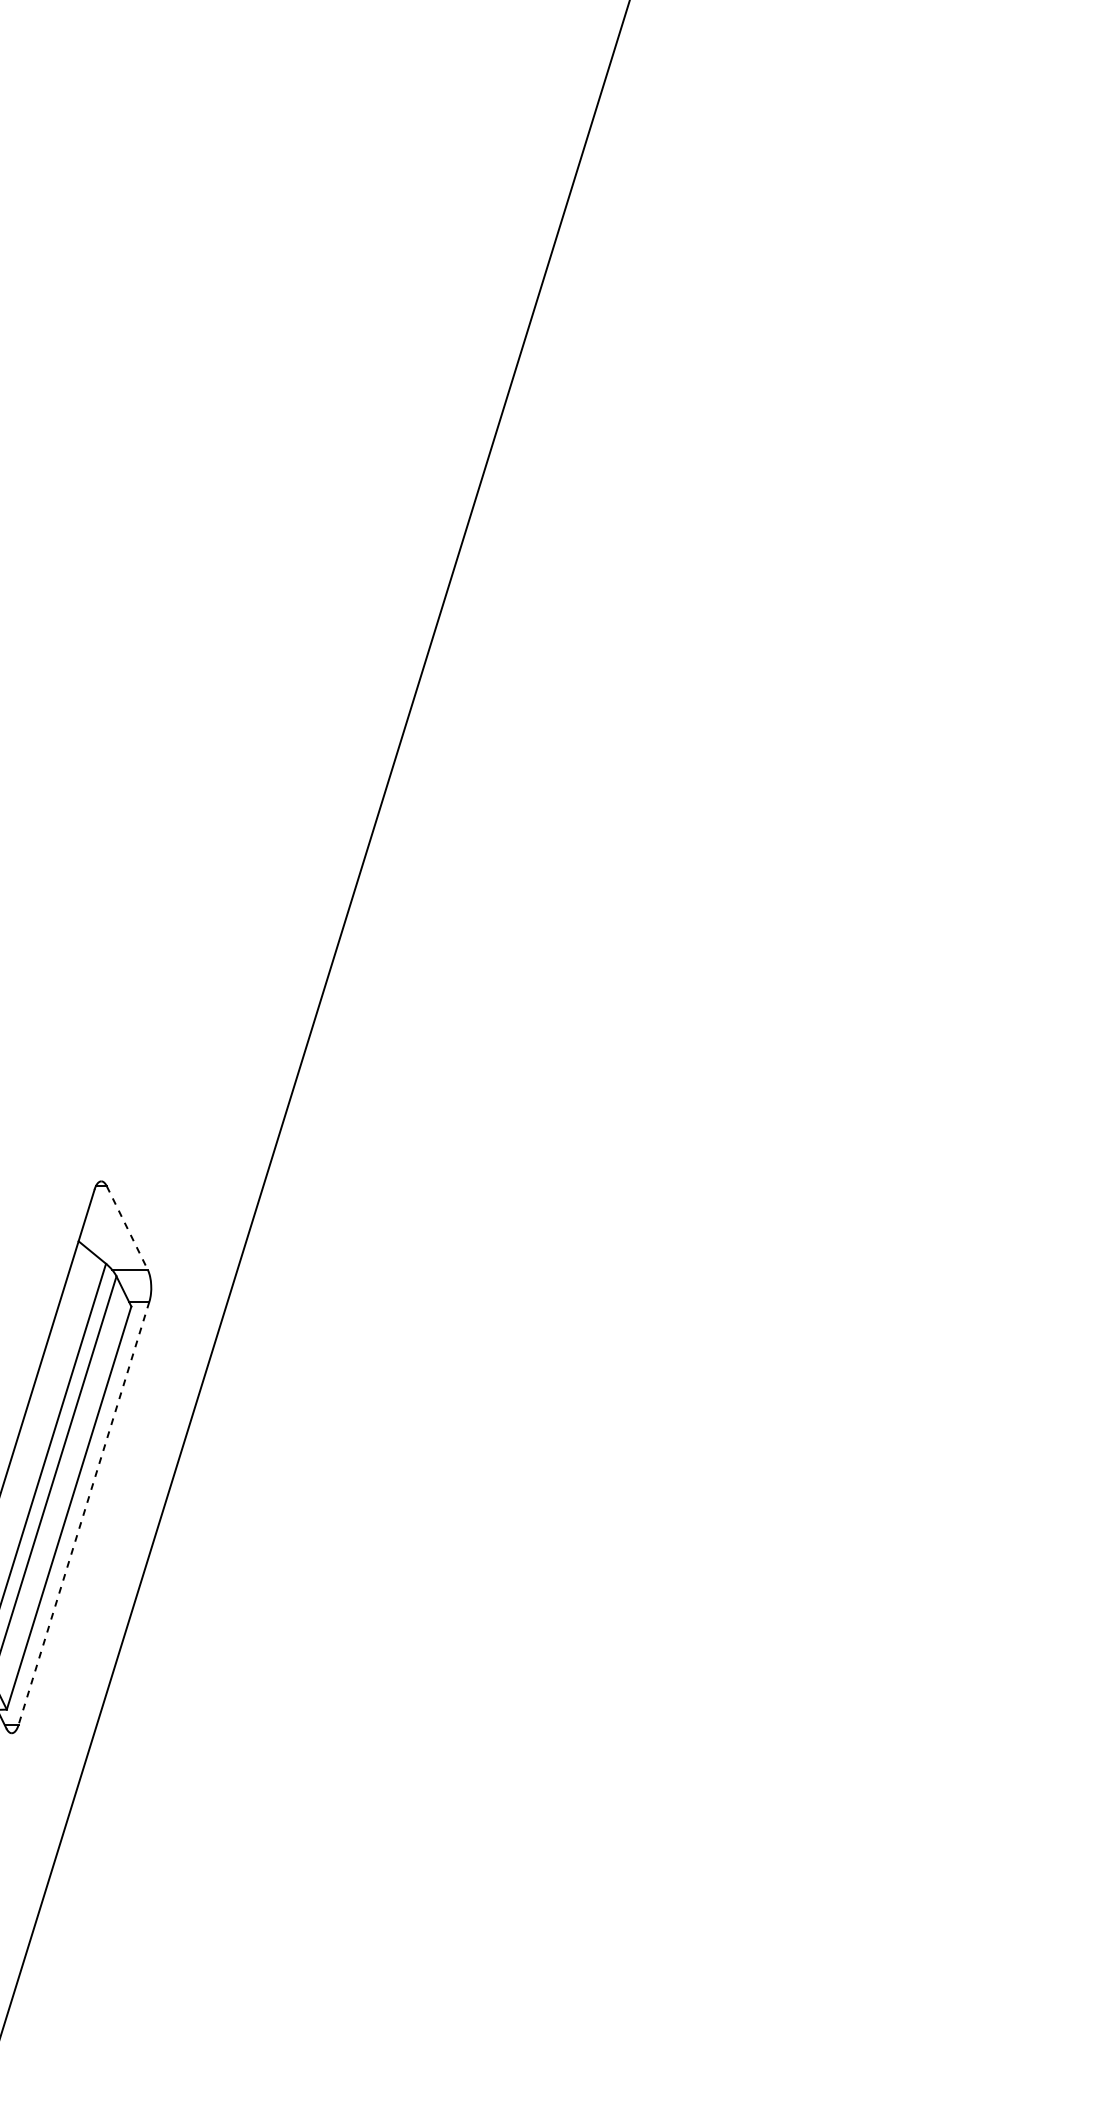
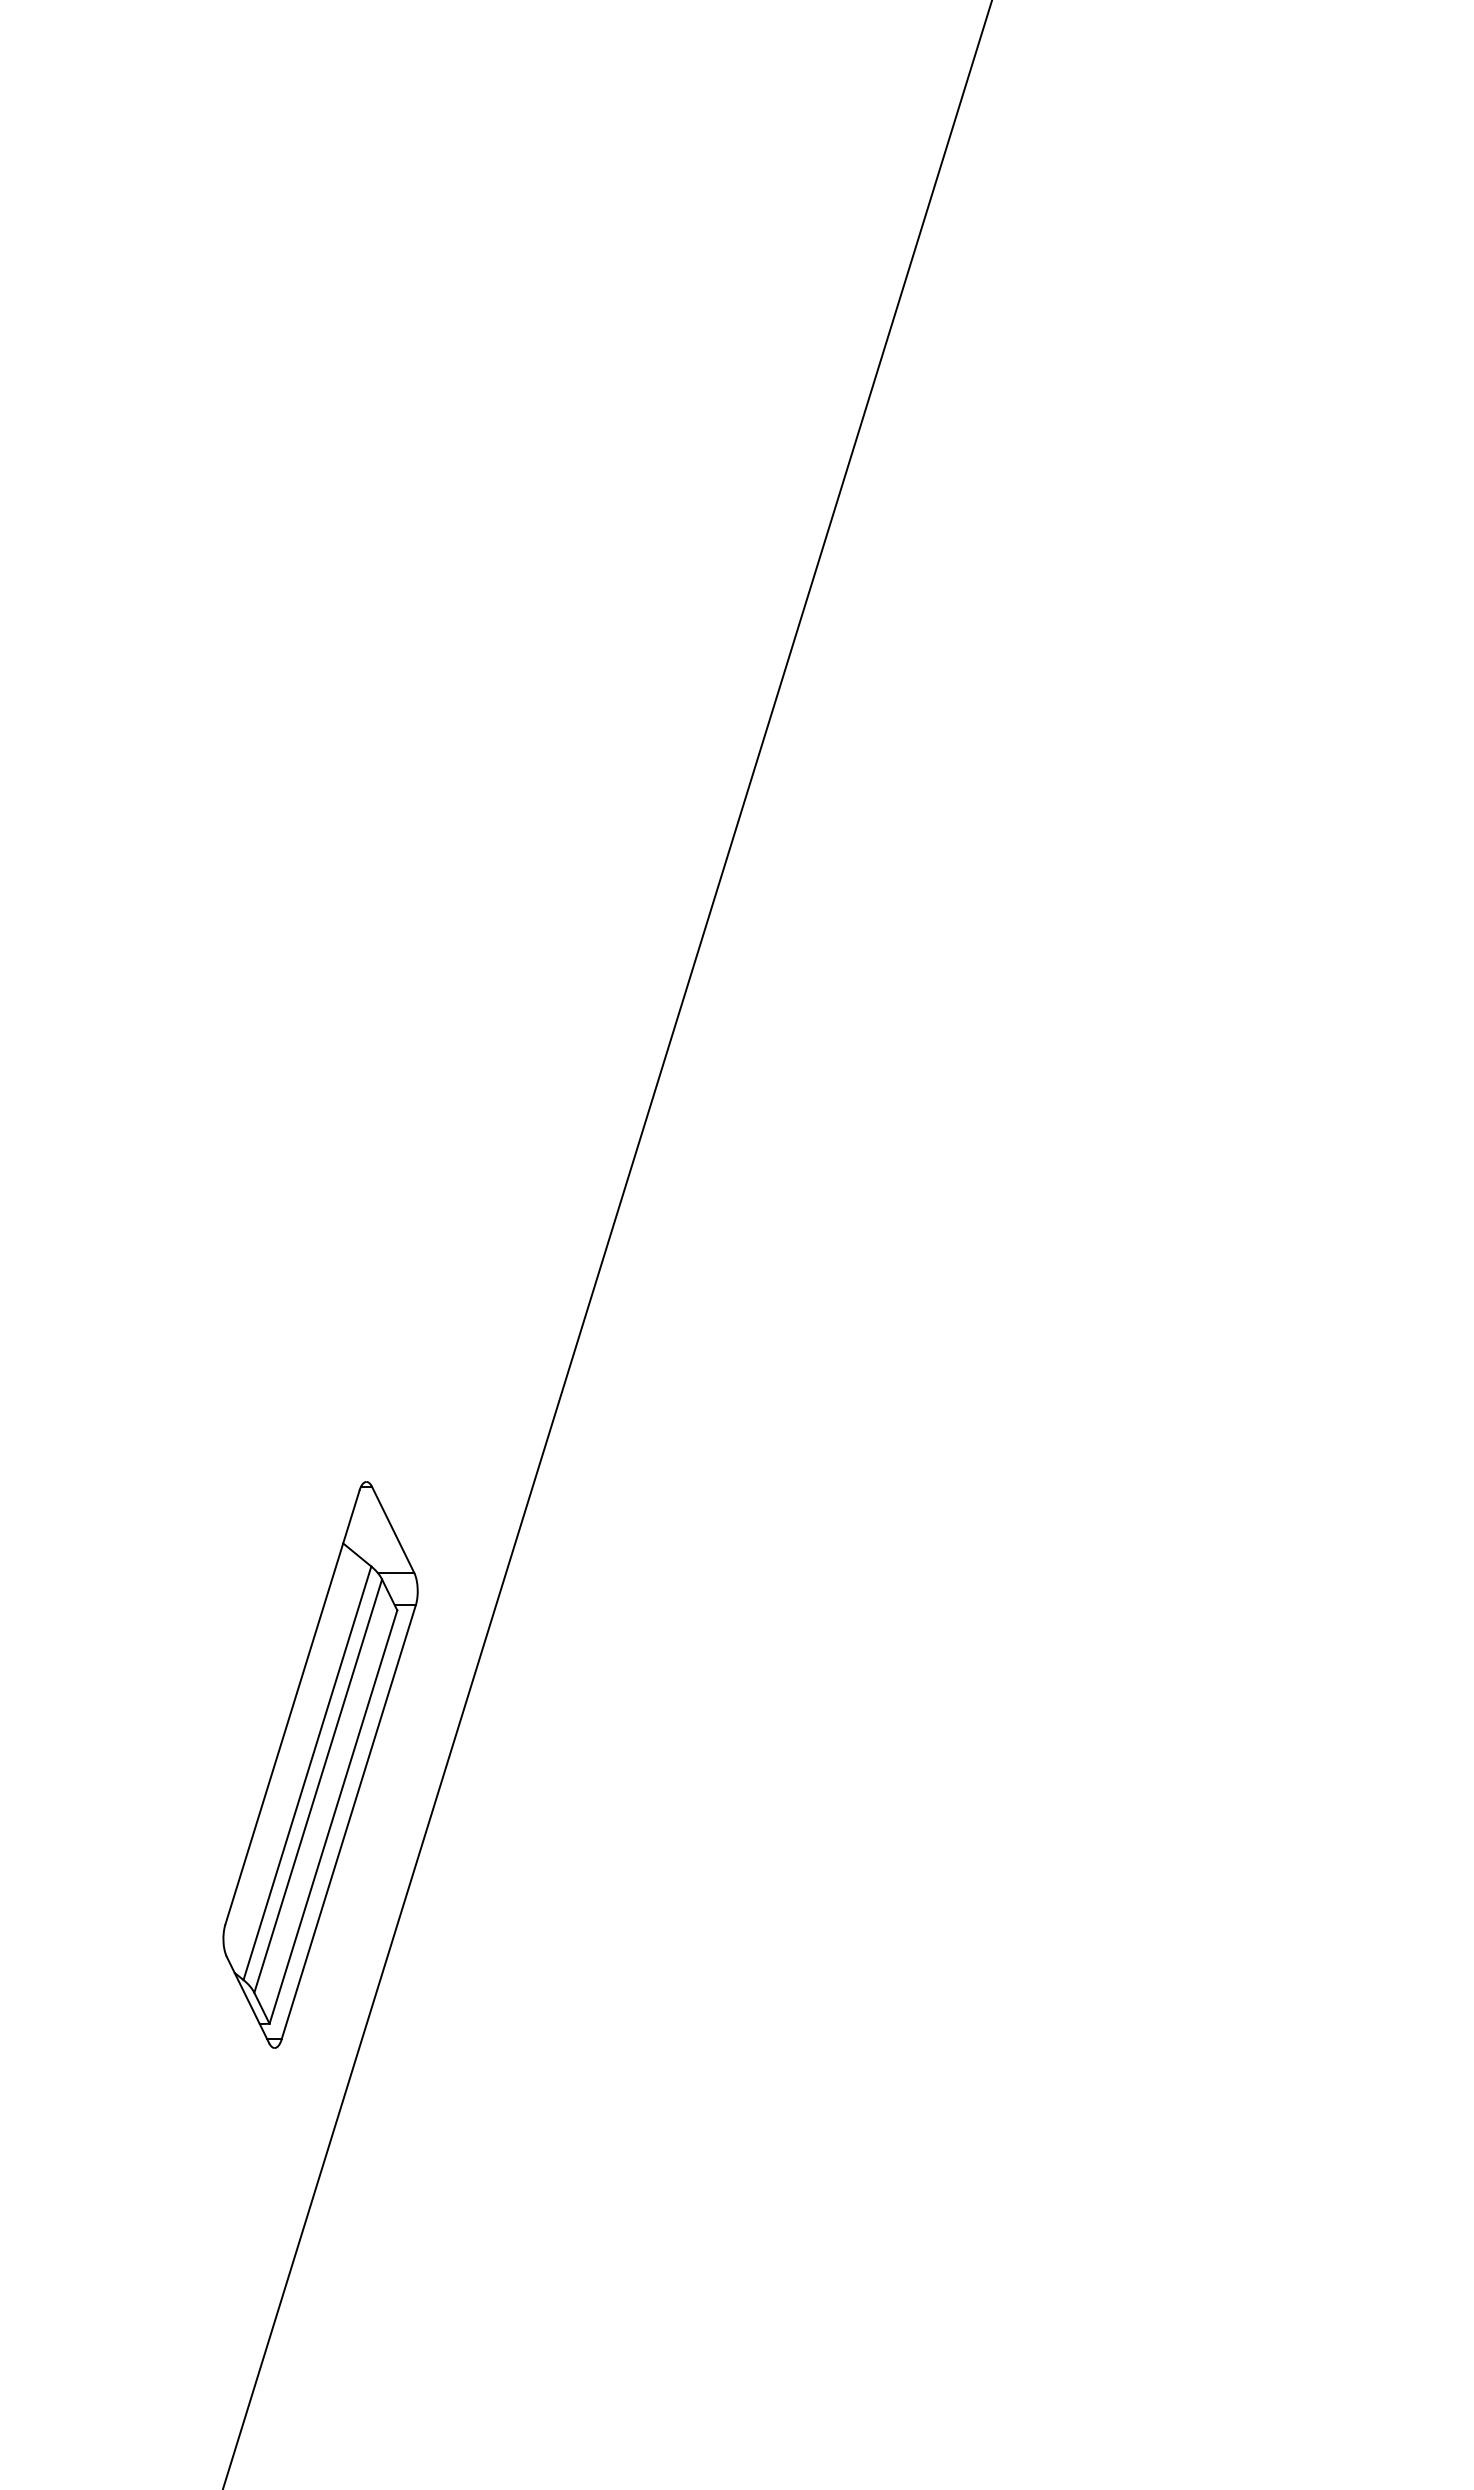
line: (127, 1228) -> (393, 1530), dashed -> solid
line: (83, 1513) -> (348, 1822), dashed -> solid

